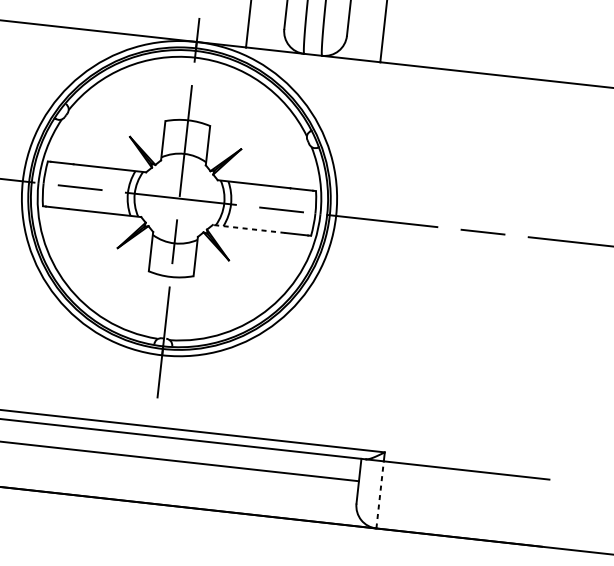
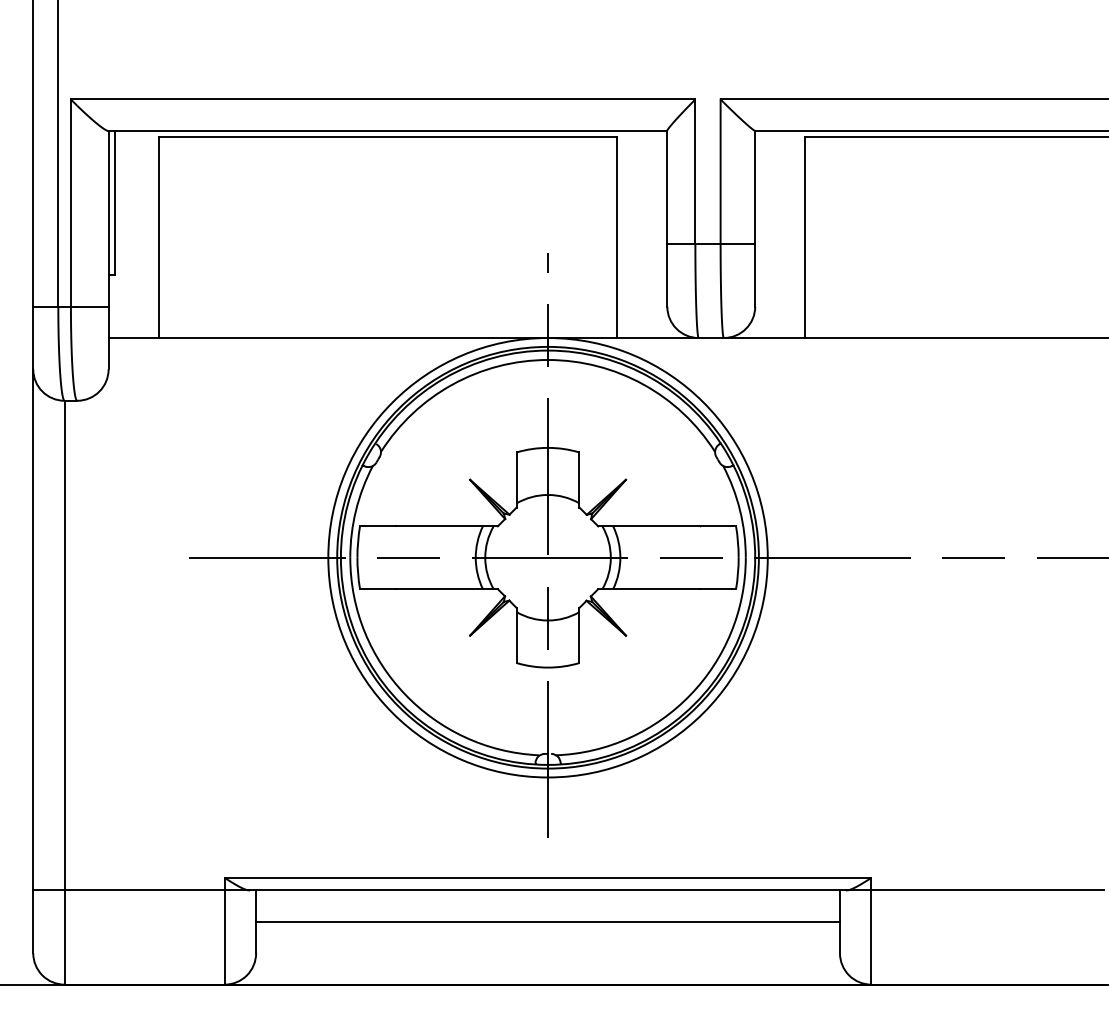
line: (249, 229) -> (649, 589), dashed -> solid
line: (380, 494) -> (871, 937), dashed -> solid

